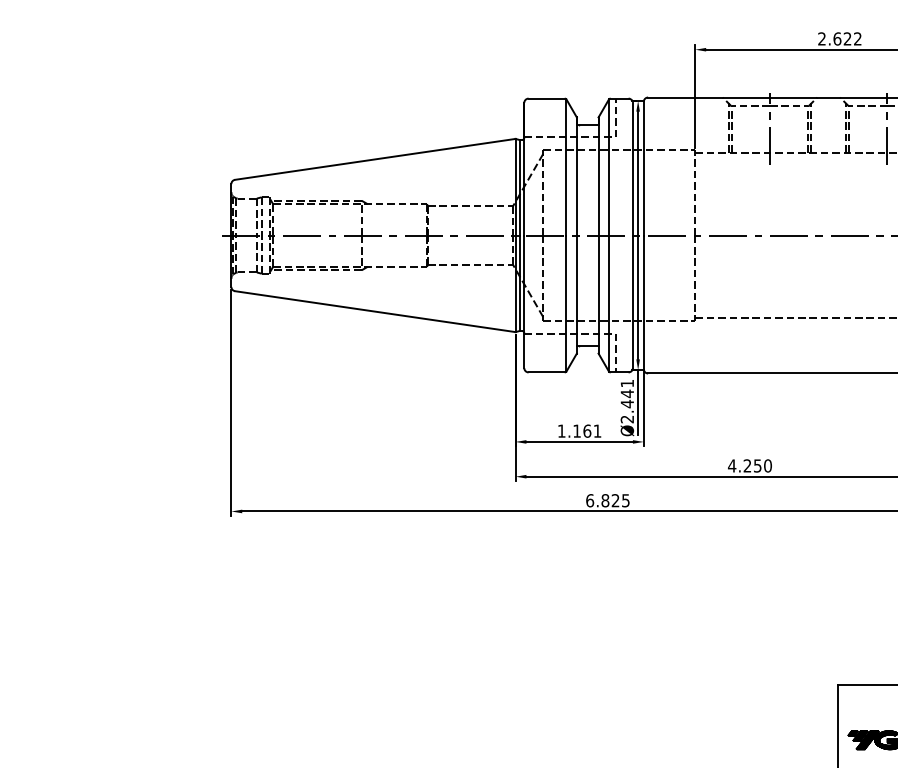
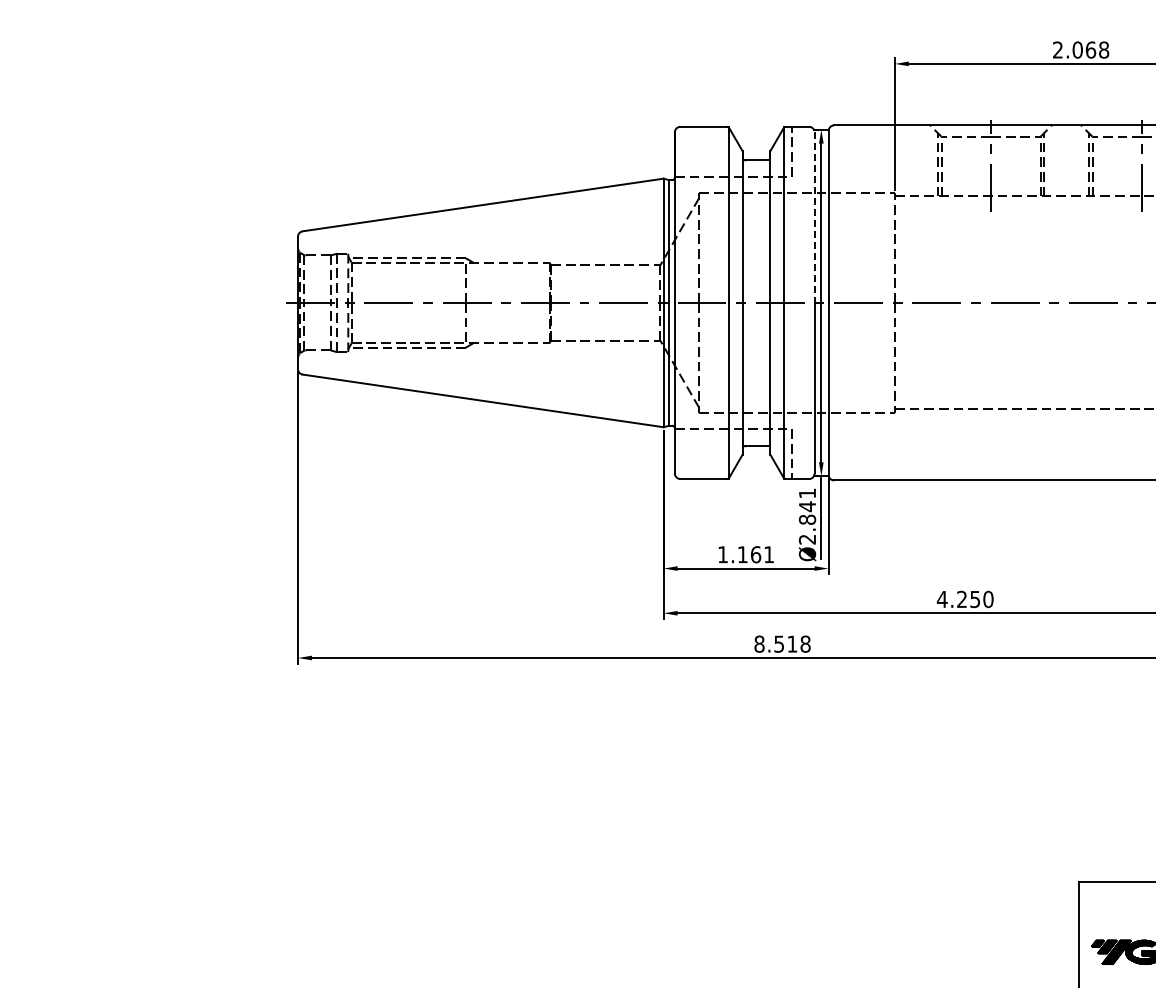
text: (847, 38) -> (1090, 49), 2.622 -> 2.068
line: (632, 169) -> (814, 218), solid -> dashed
text: (627, 403) -> (807, 519), Ø2.441 -> Ø2.841
text: (607, 500) -> (782, 643), 6.825 -> 8.518

